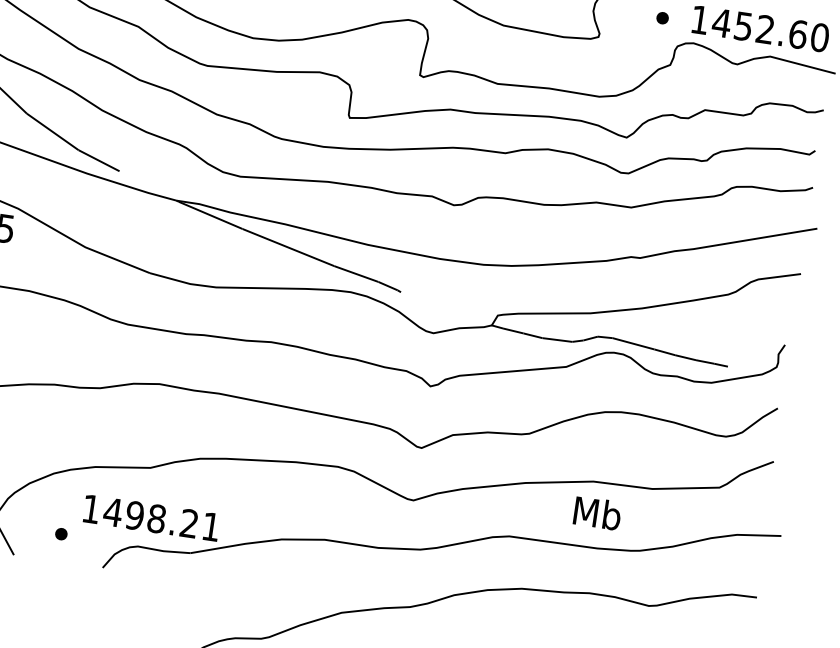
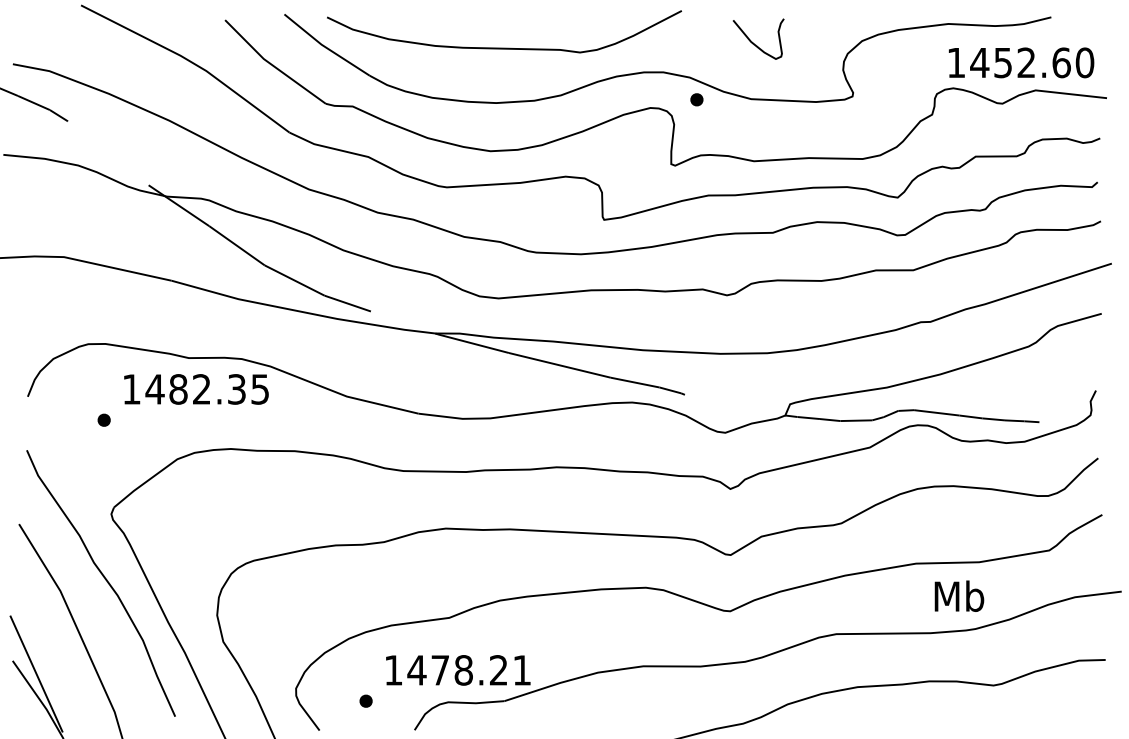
part: (662, 17) -> (696, 99), moved
text: (597, 512) -> (959, 595), moved
text: (135, 515) -> (440, 670), 1498.21 -> 1478.21

